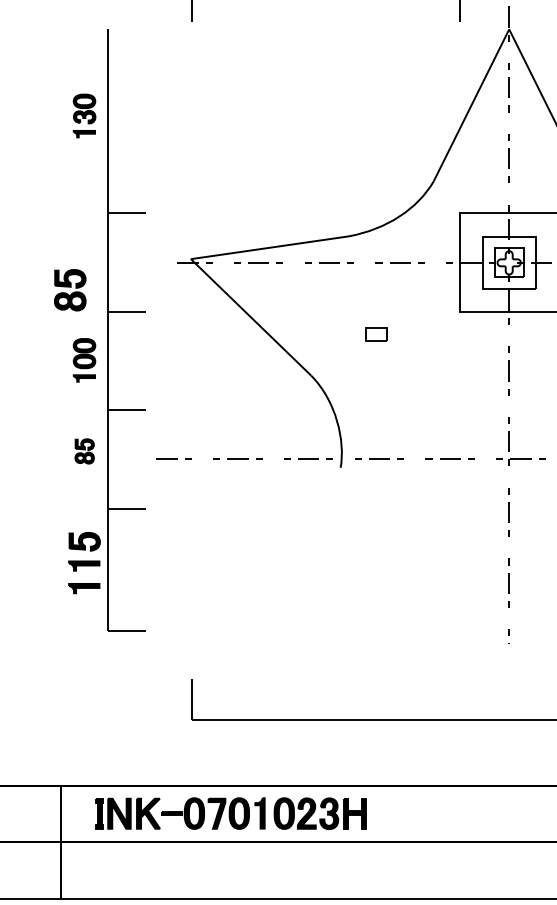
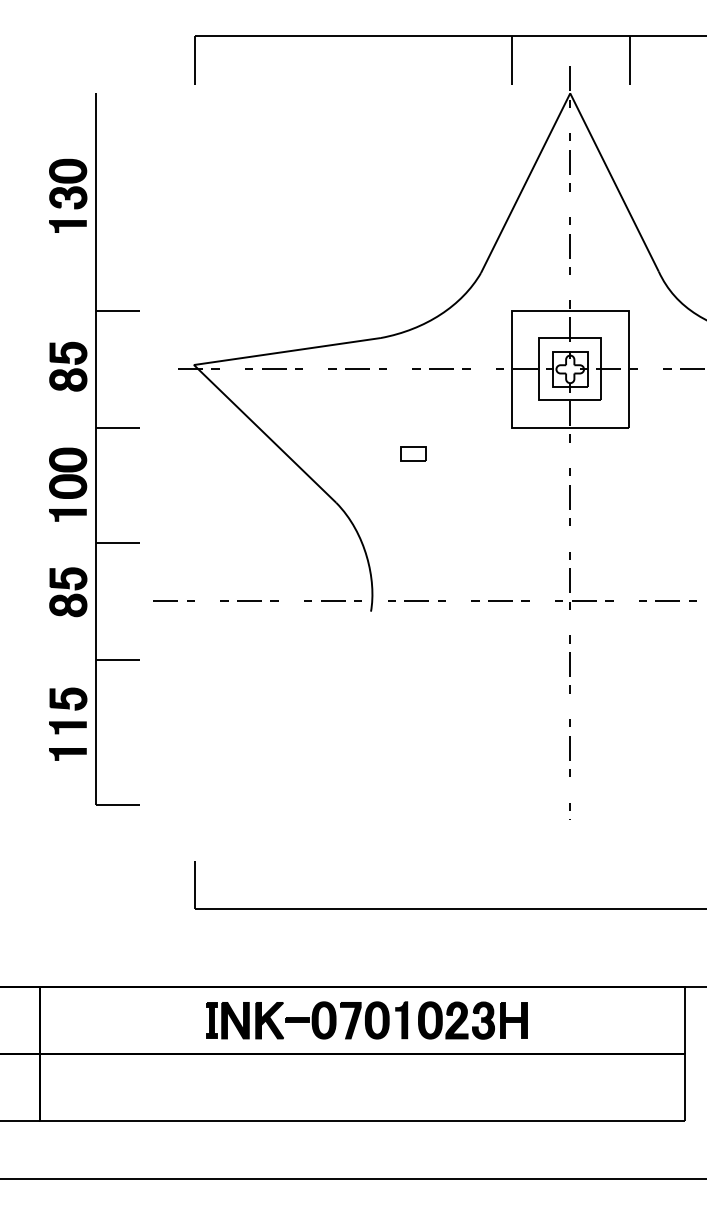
part: (84, 115) -> (68, 195), size x1.43
part: (70, 290) -> (68, 366), moved
part: (84, 360) -> (68, 484), size x1.43
part: (84, 451) -> (68, 592), size x1.67
part: (230, 813) -> (366, 1020), moved

